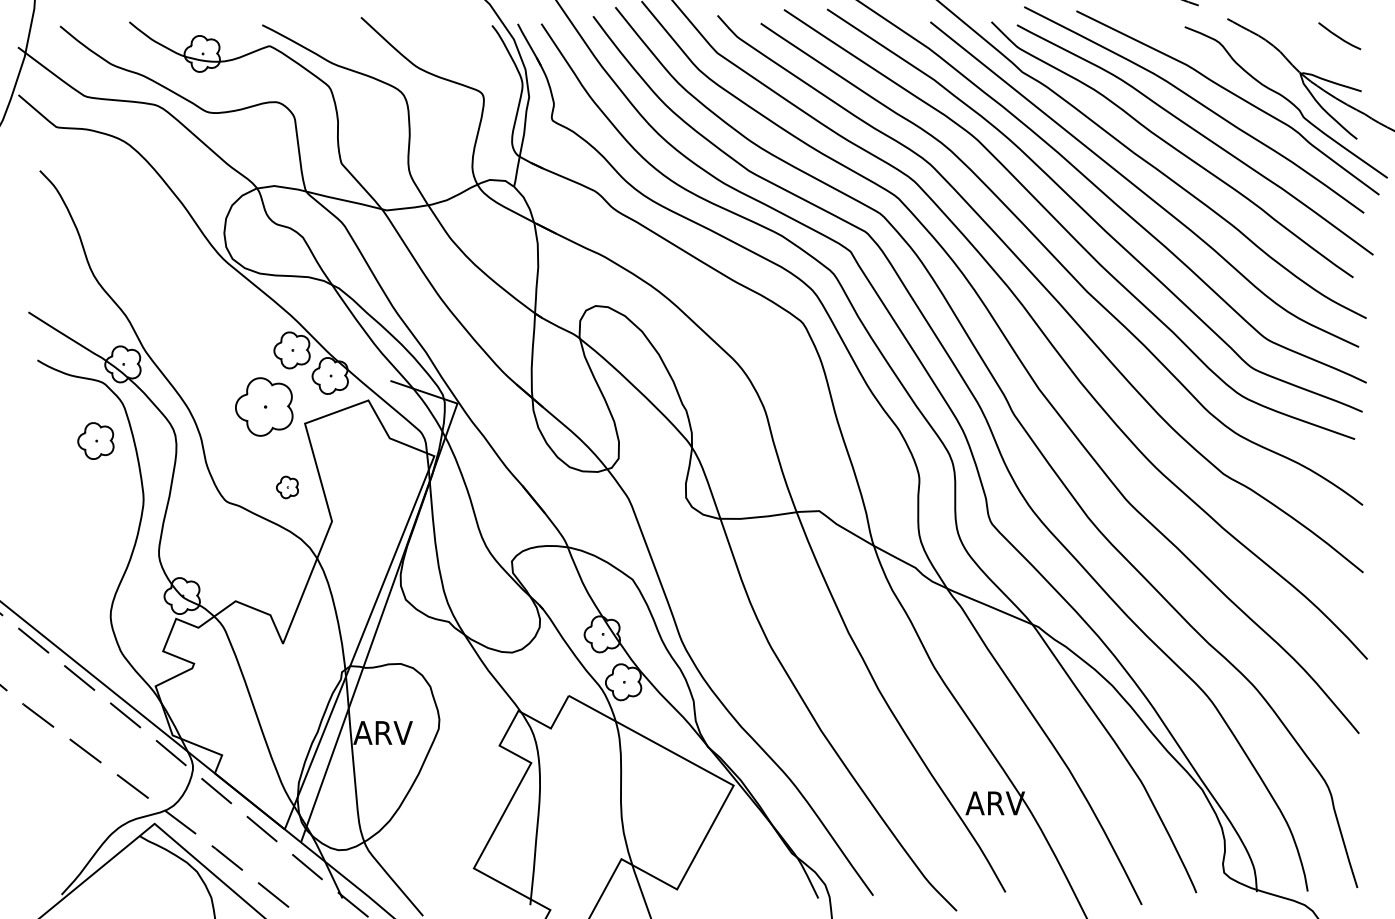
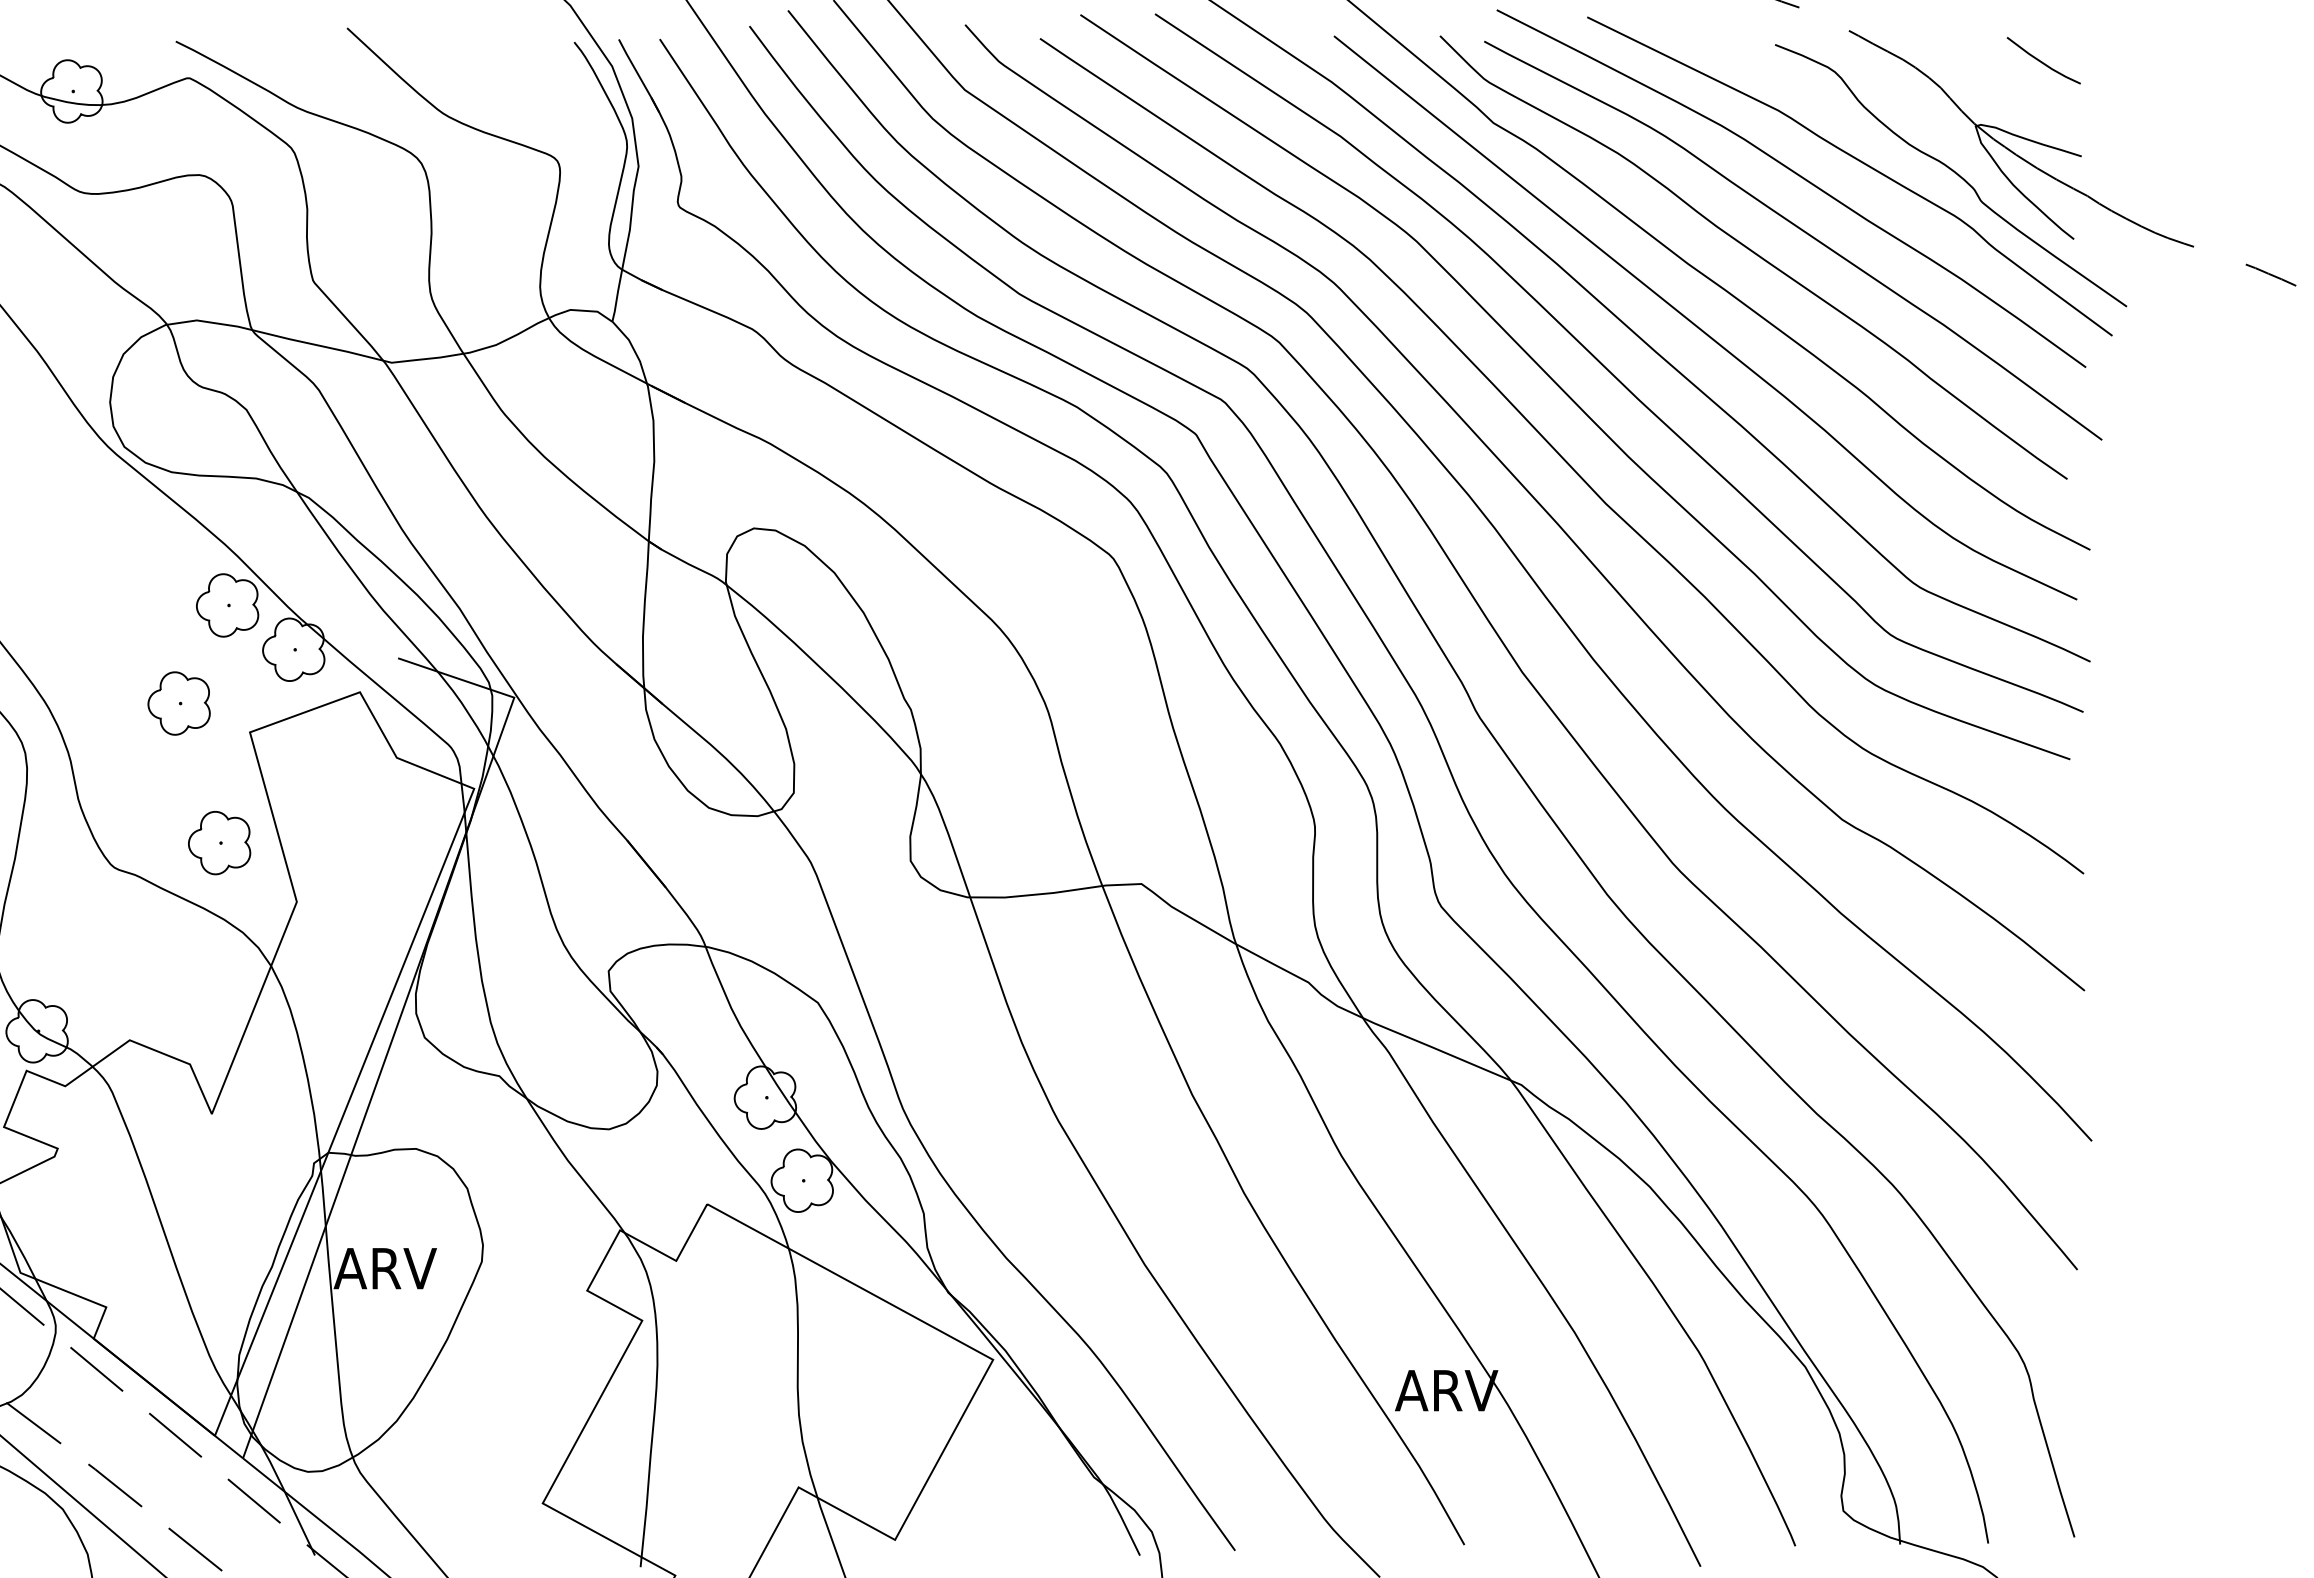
part: (263, 406) -> (178, 702), size x0.62
part: (287, 487) -> (219, 843), size x1.67

